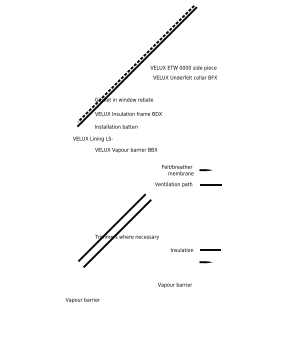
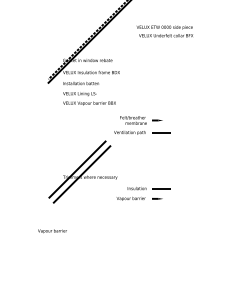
text: (183, 72) -> (164, 31), moved
text: (92, 138) -> (79, 93), moved
text: (174, 284) -> (130, 198), moved

